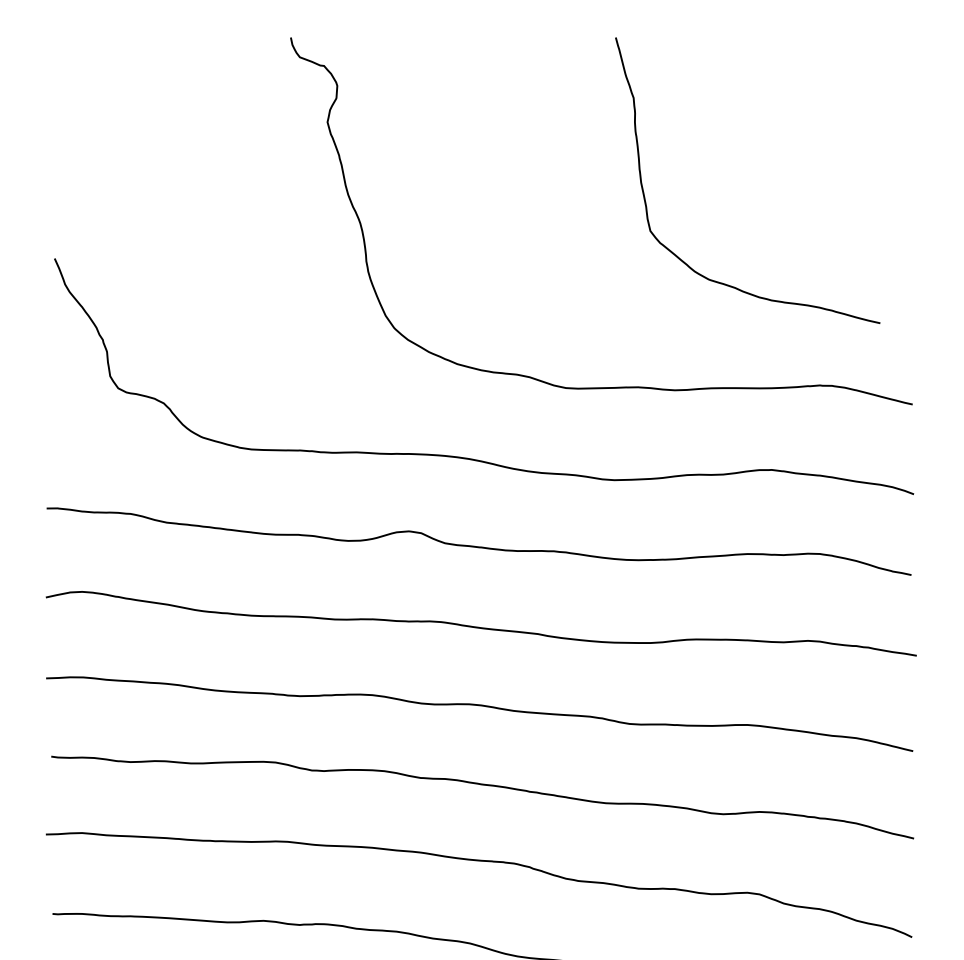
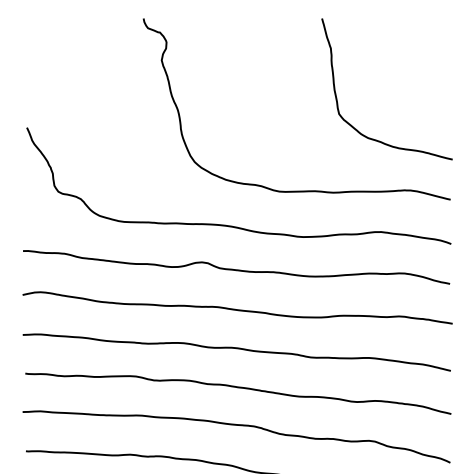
curve: (685, 260) -> (356, 128), moved

